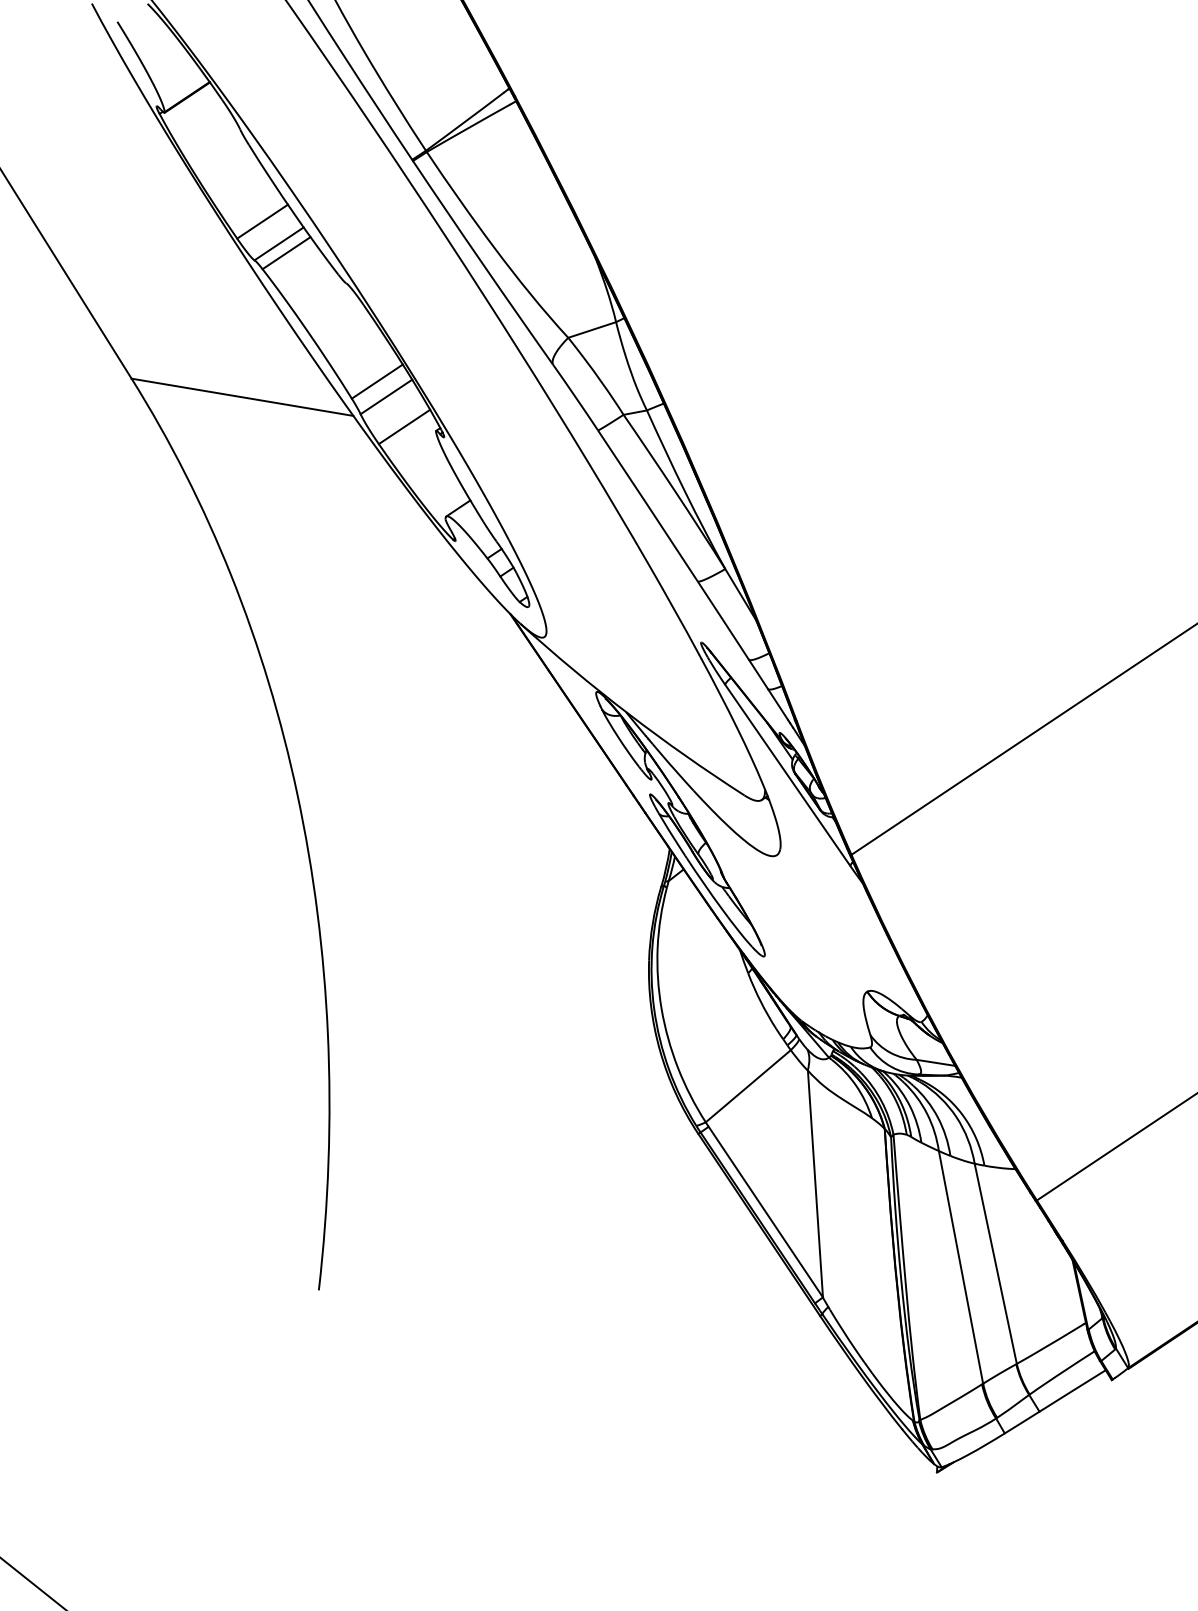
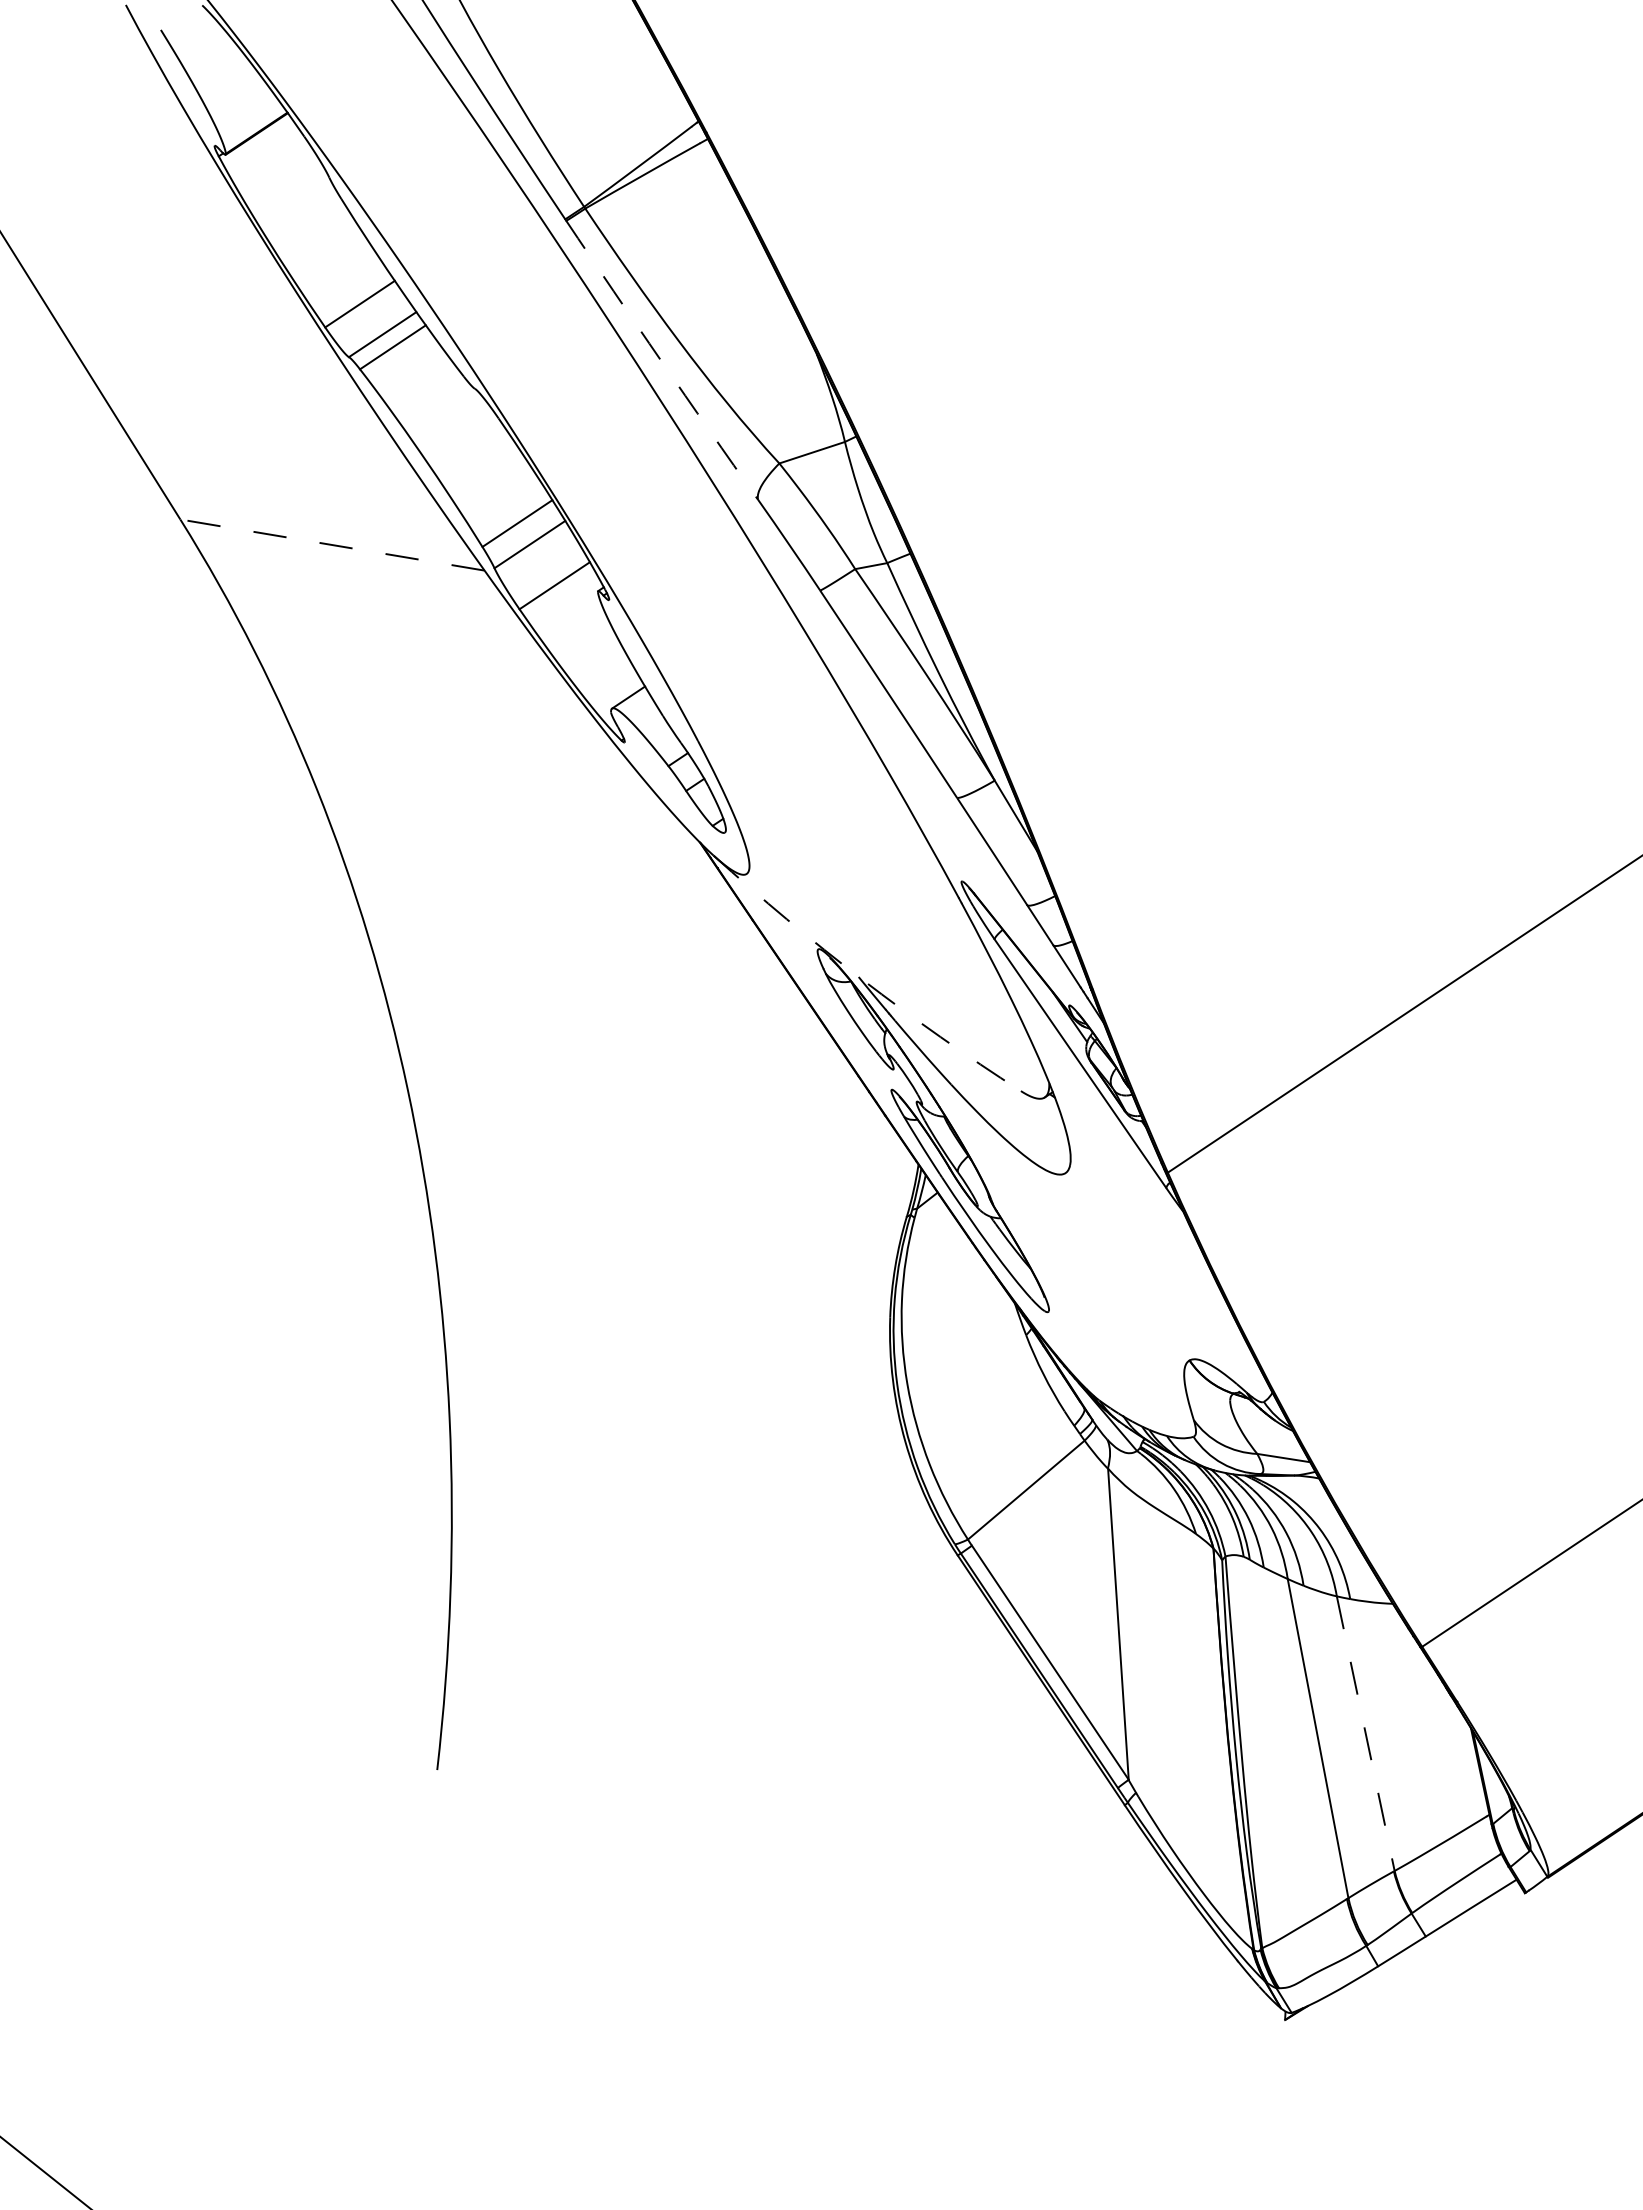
arc: (482, 262) -> (661, 360), solid -> dashed
line: (241, 396) -> (331, 544), solid -> dashed
arc: (628, 714) -> (862, 979), solid -> dashed
line: (995, 1264) -> (1365, 1734), solid -> dashed

